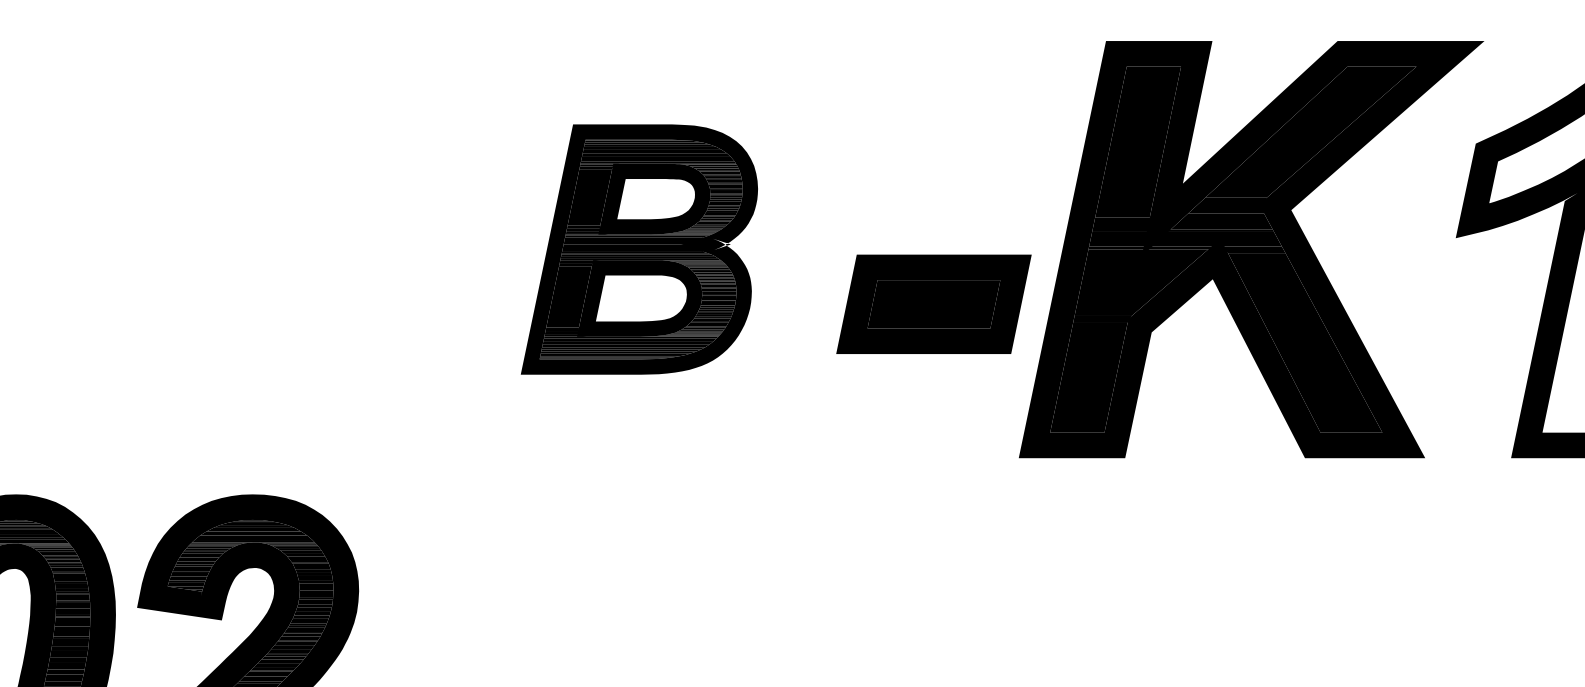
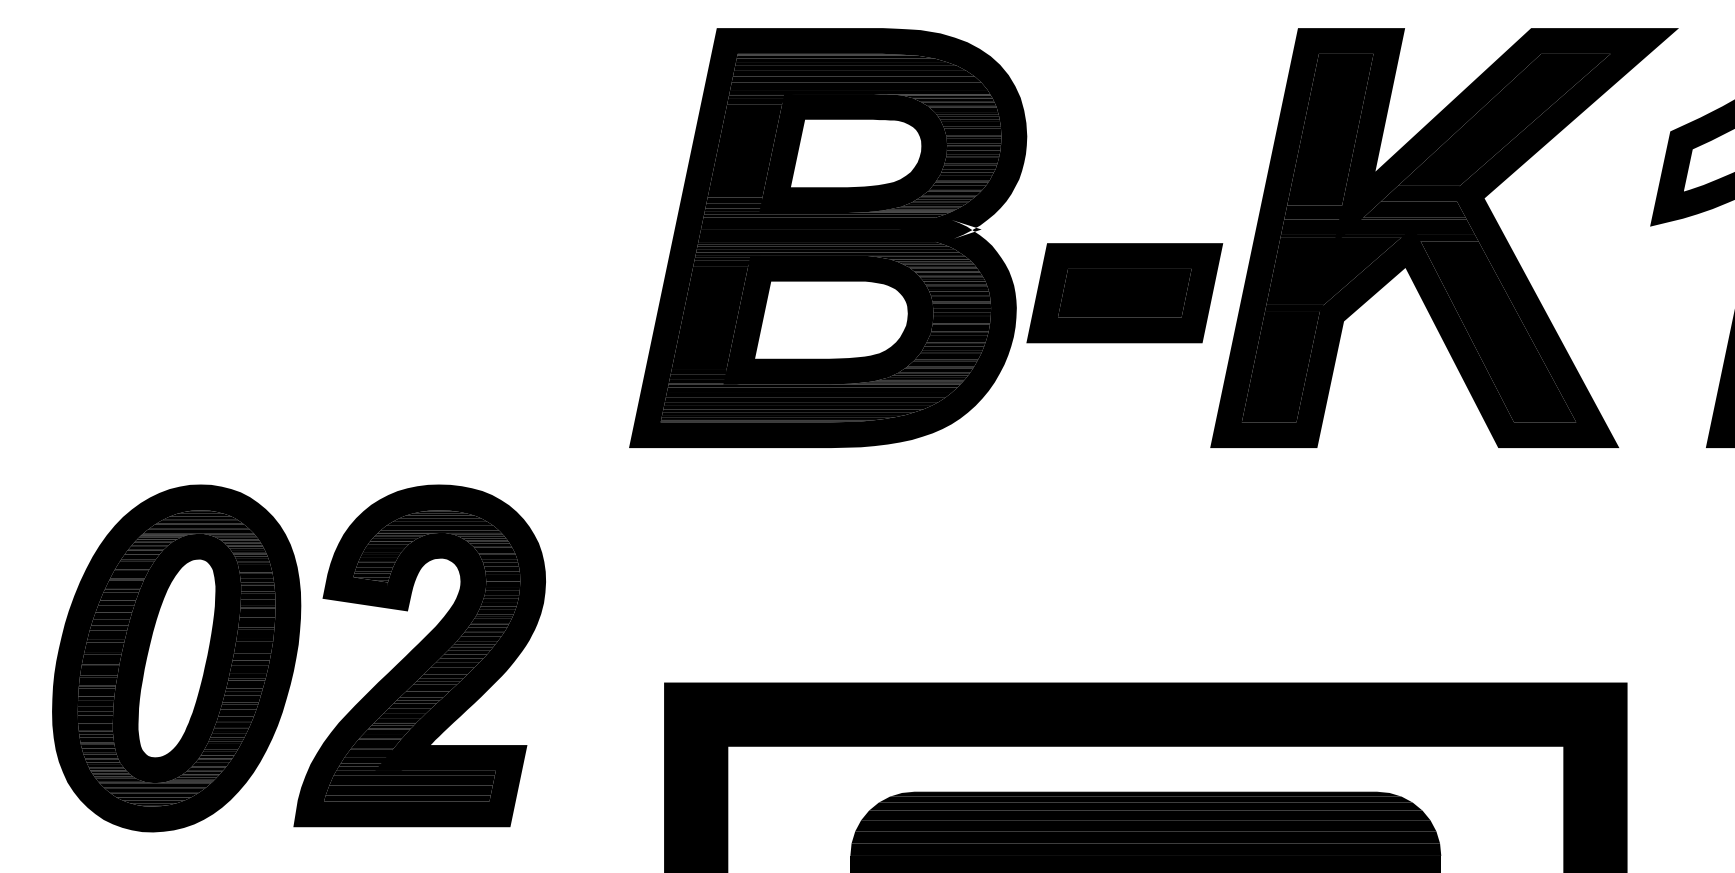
part: (639, 249) -> (828, 237), size x1.67

